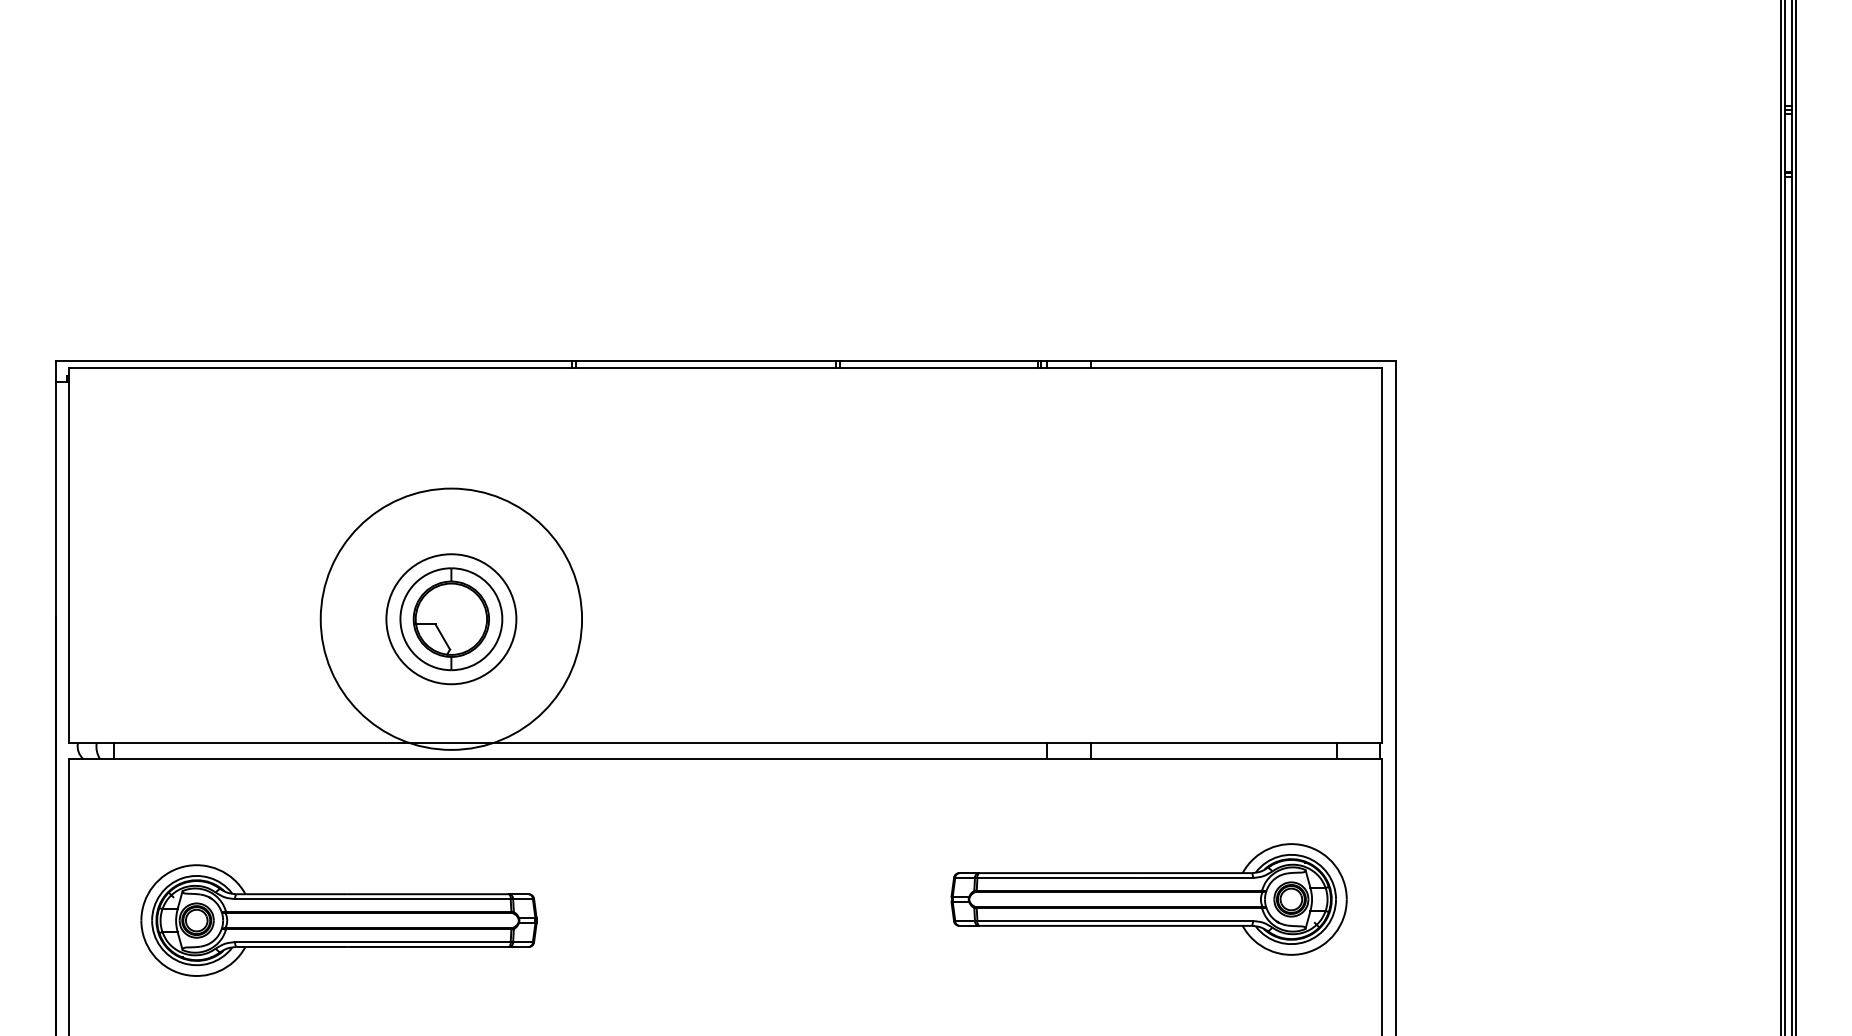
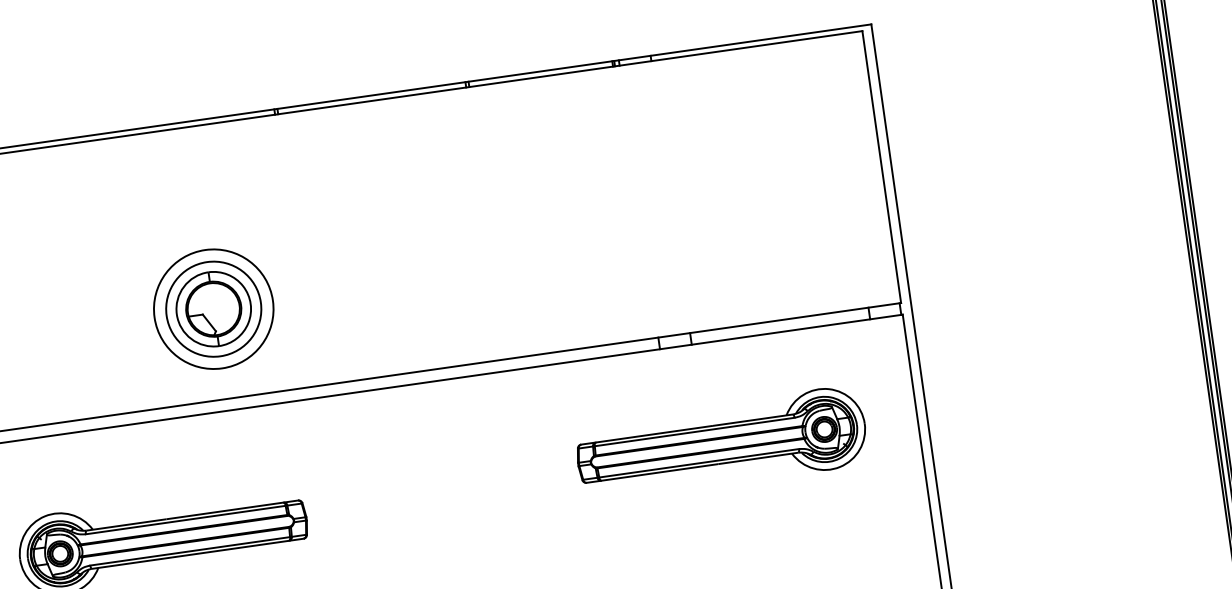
circle: (451, 618) -> (213, 308), size x0.62
part: (1148, 899) -> (721, 444), moved

